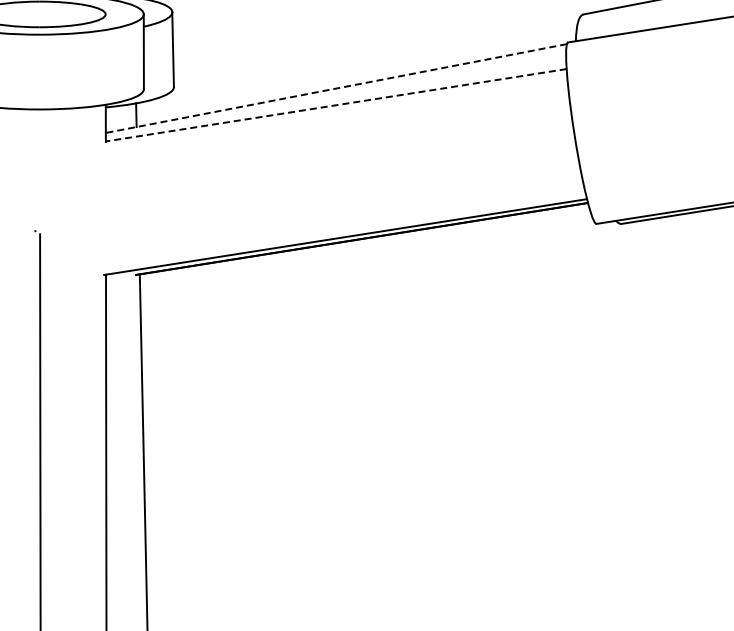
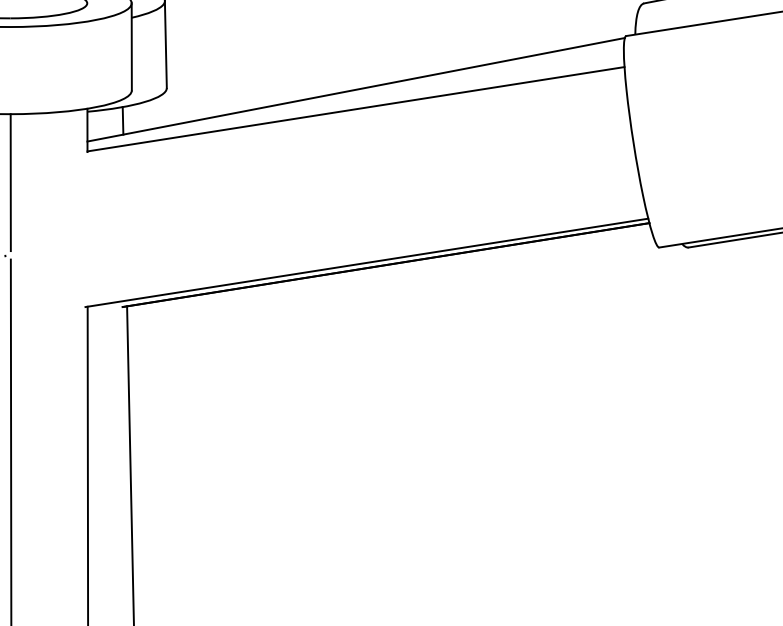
line: (336, 88) -> (356, 89), dashed -> solid
line: (335, 105) -> (355, 109), dashed -> solid
line: (39, 167) -> (10, 181), added

